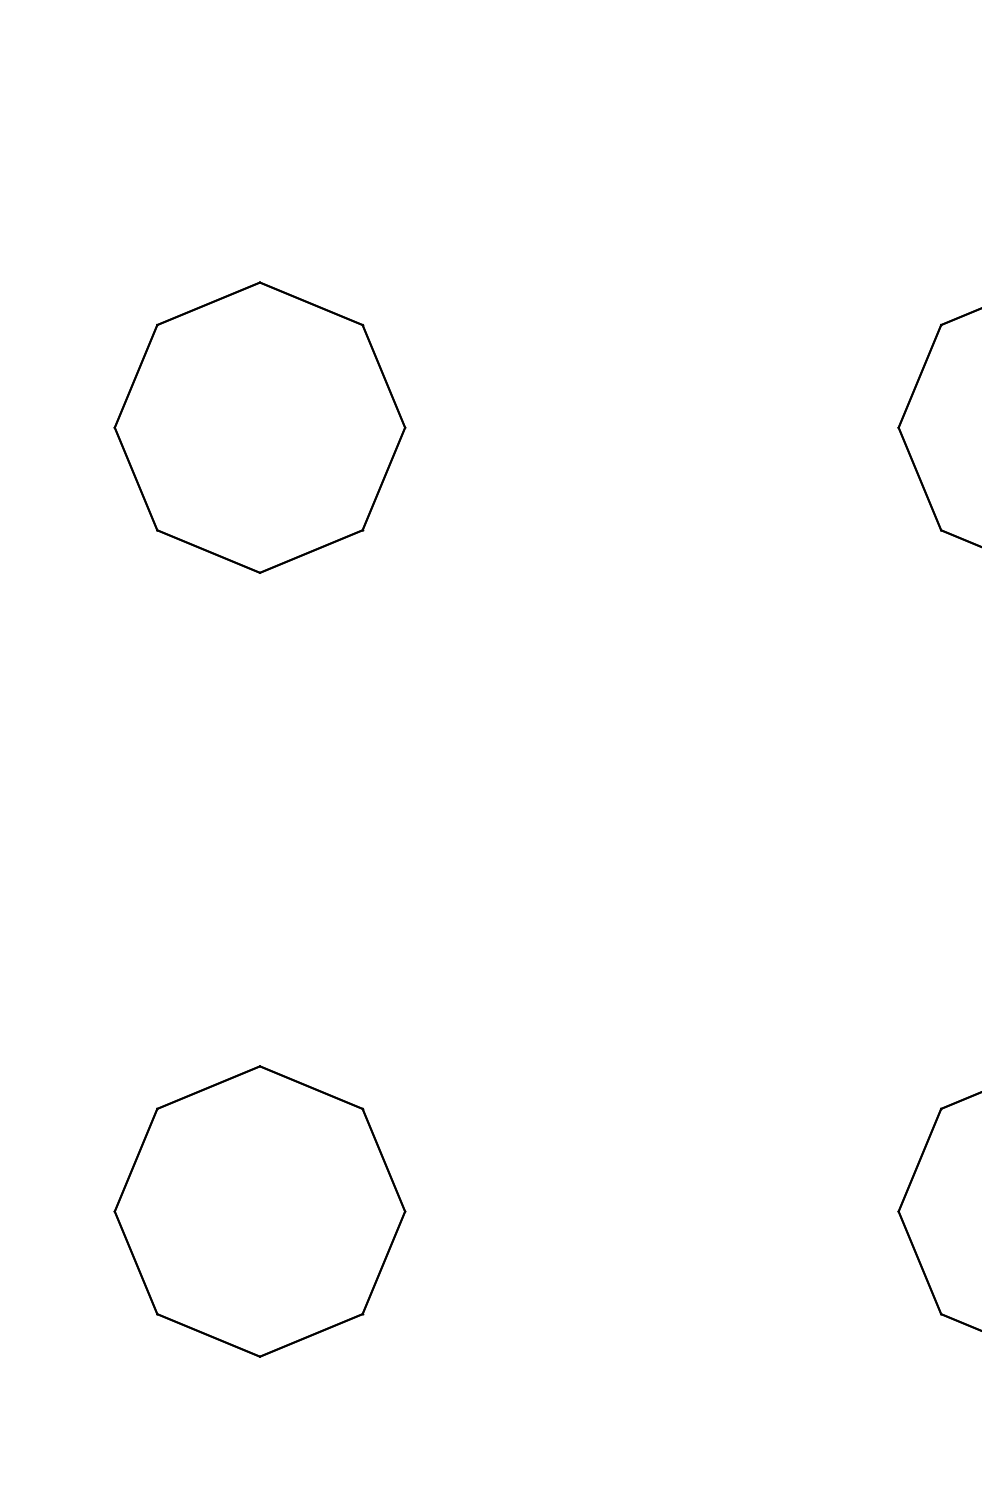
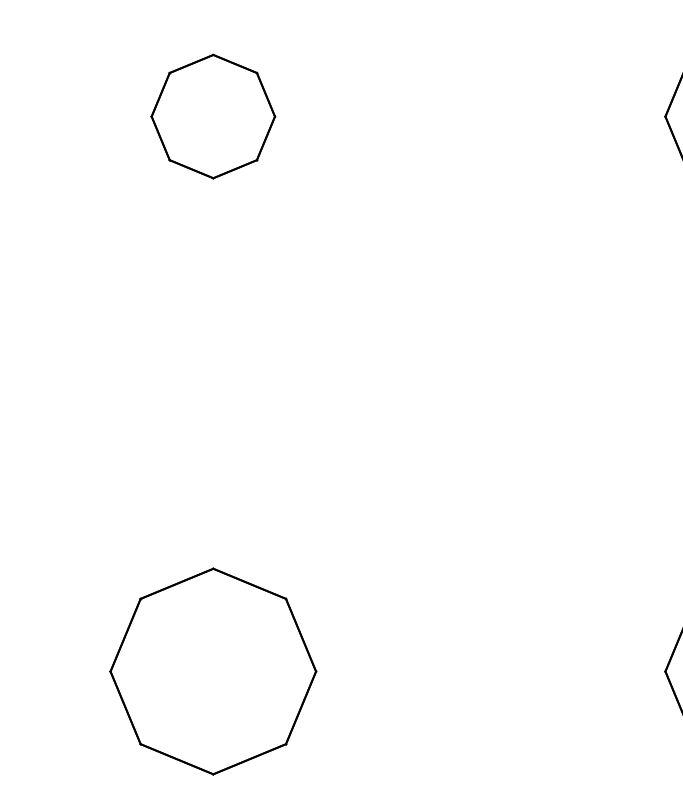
part: (259, 427) -> (213, 116), size x0.6

